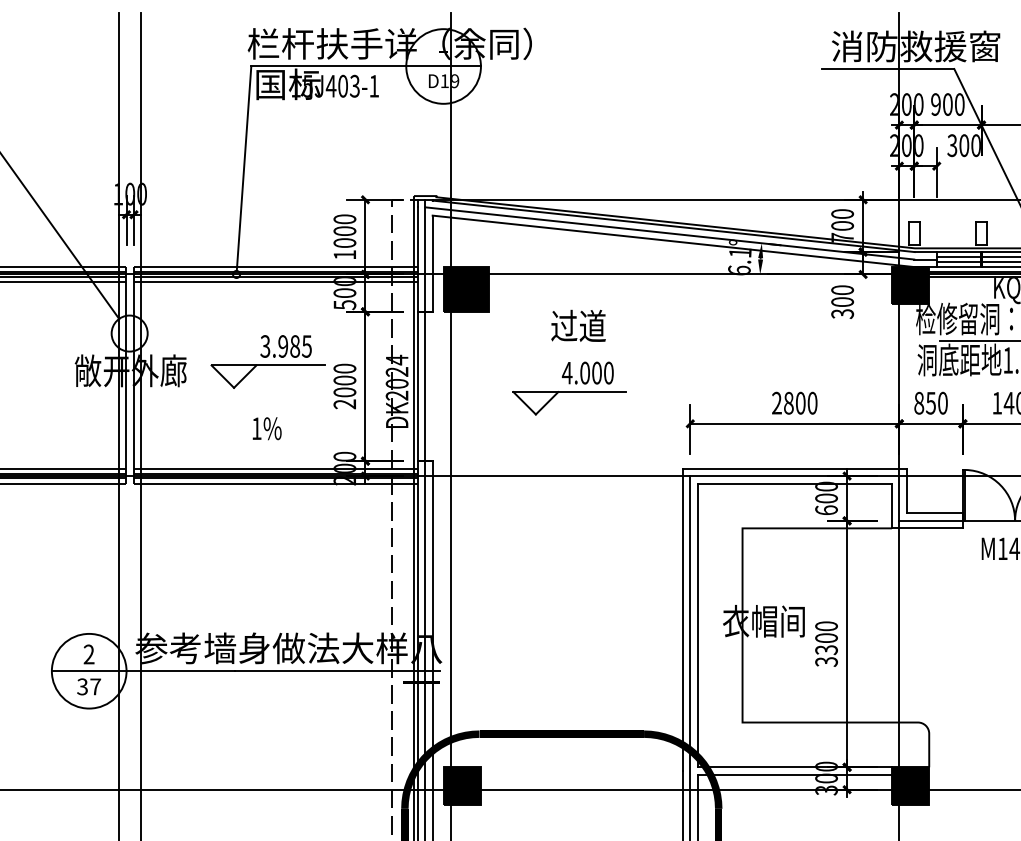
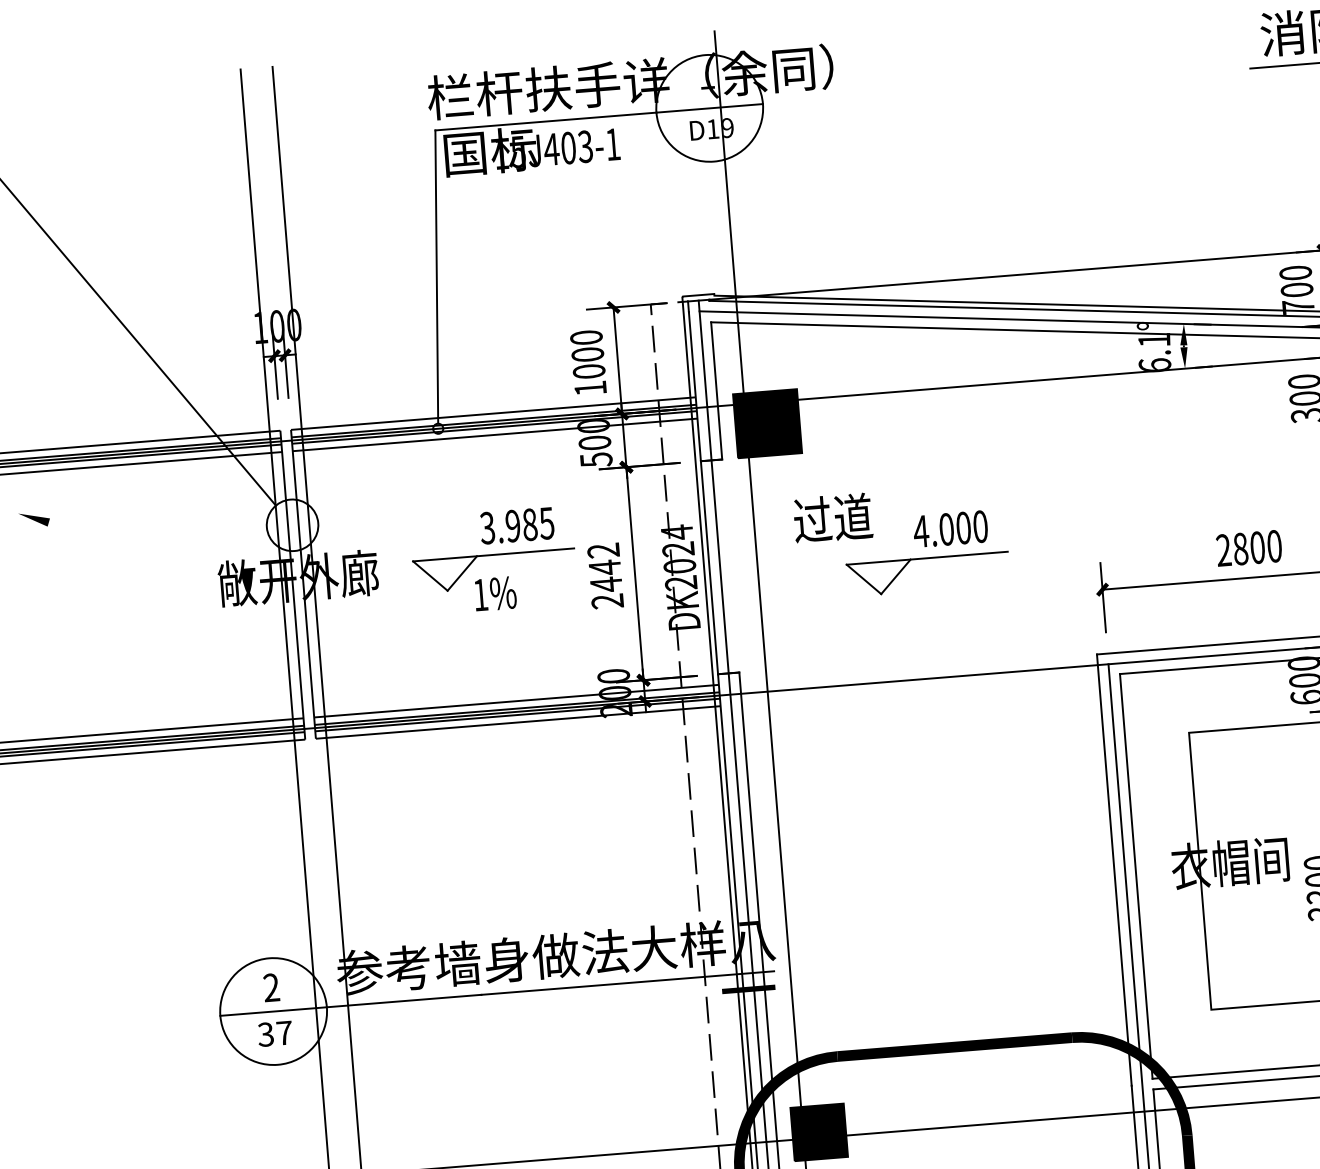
text: (578, 325) -> (832, 517), moved
text: (344, 380) -> (604, 567), 2000 -> 2442
text: (266, 428) -> (494, 593), moved

